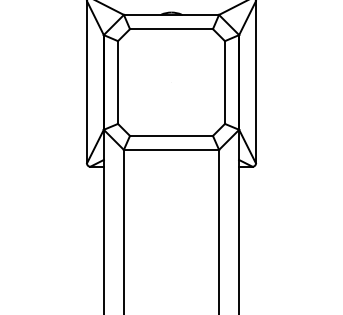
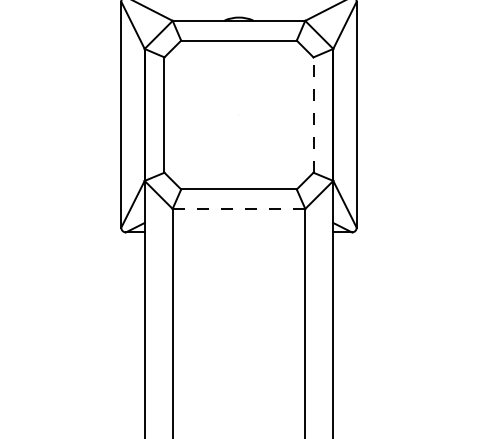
line: (224, 82) -> (312, 114), solid -> dashed
line: (172, 150) -> (240, 209), solid -> dashed

